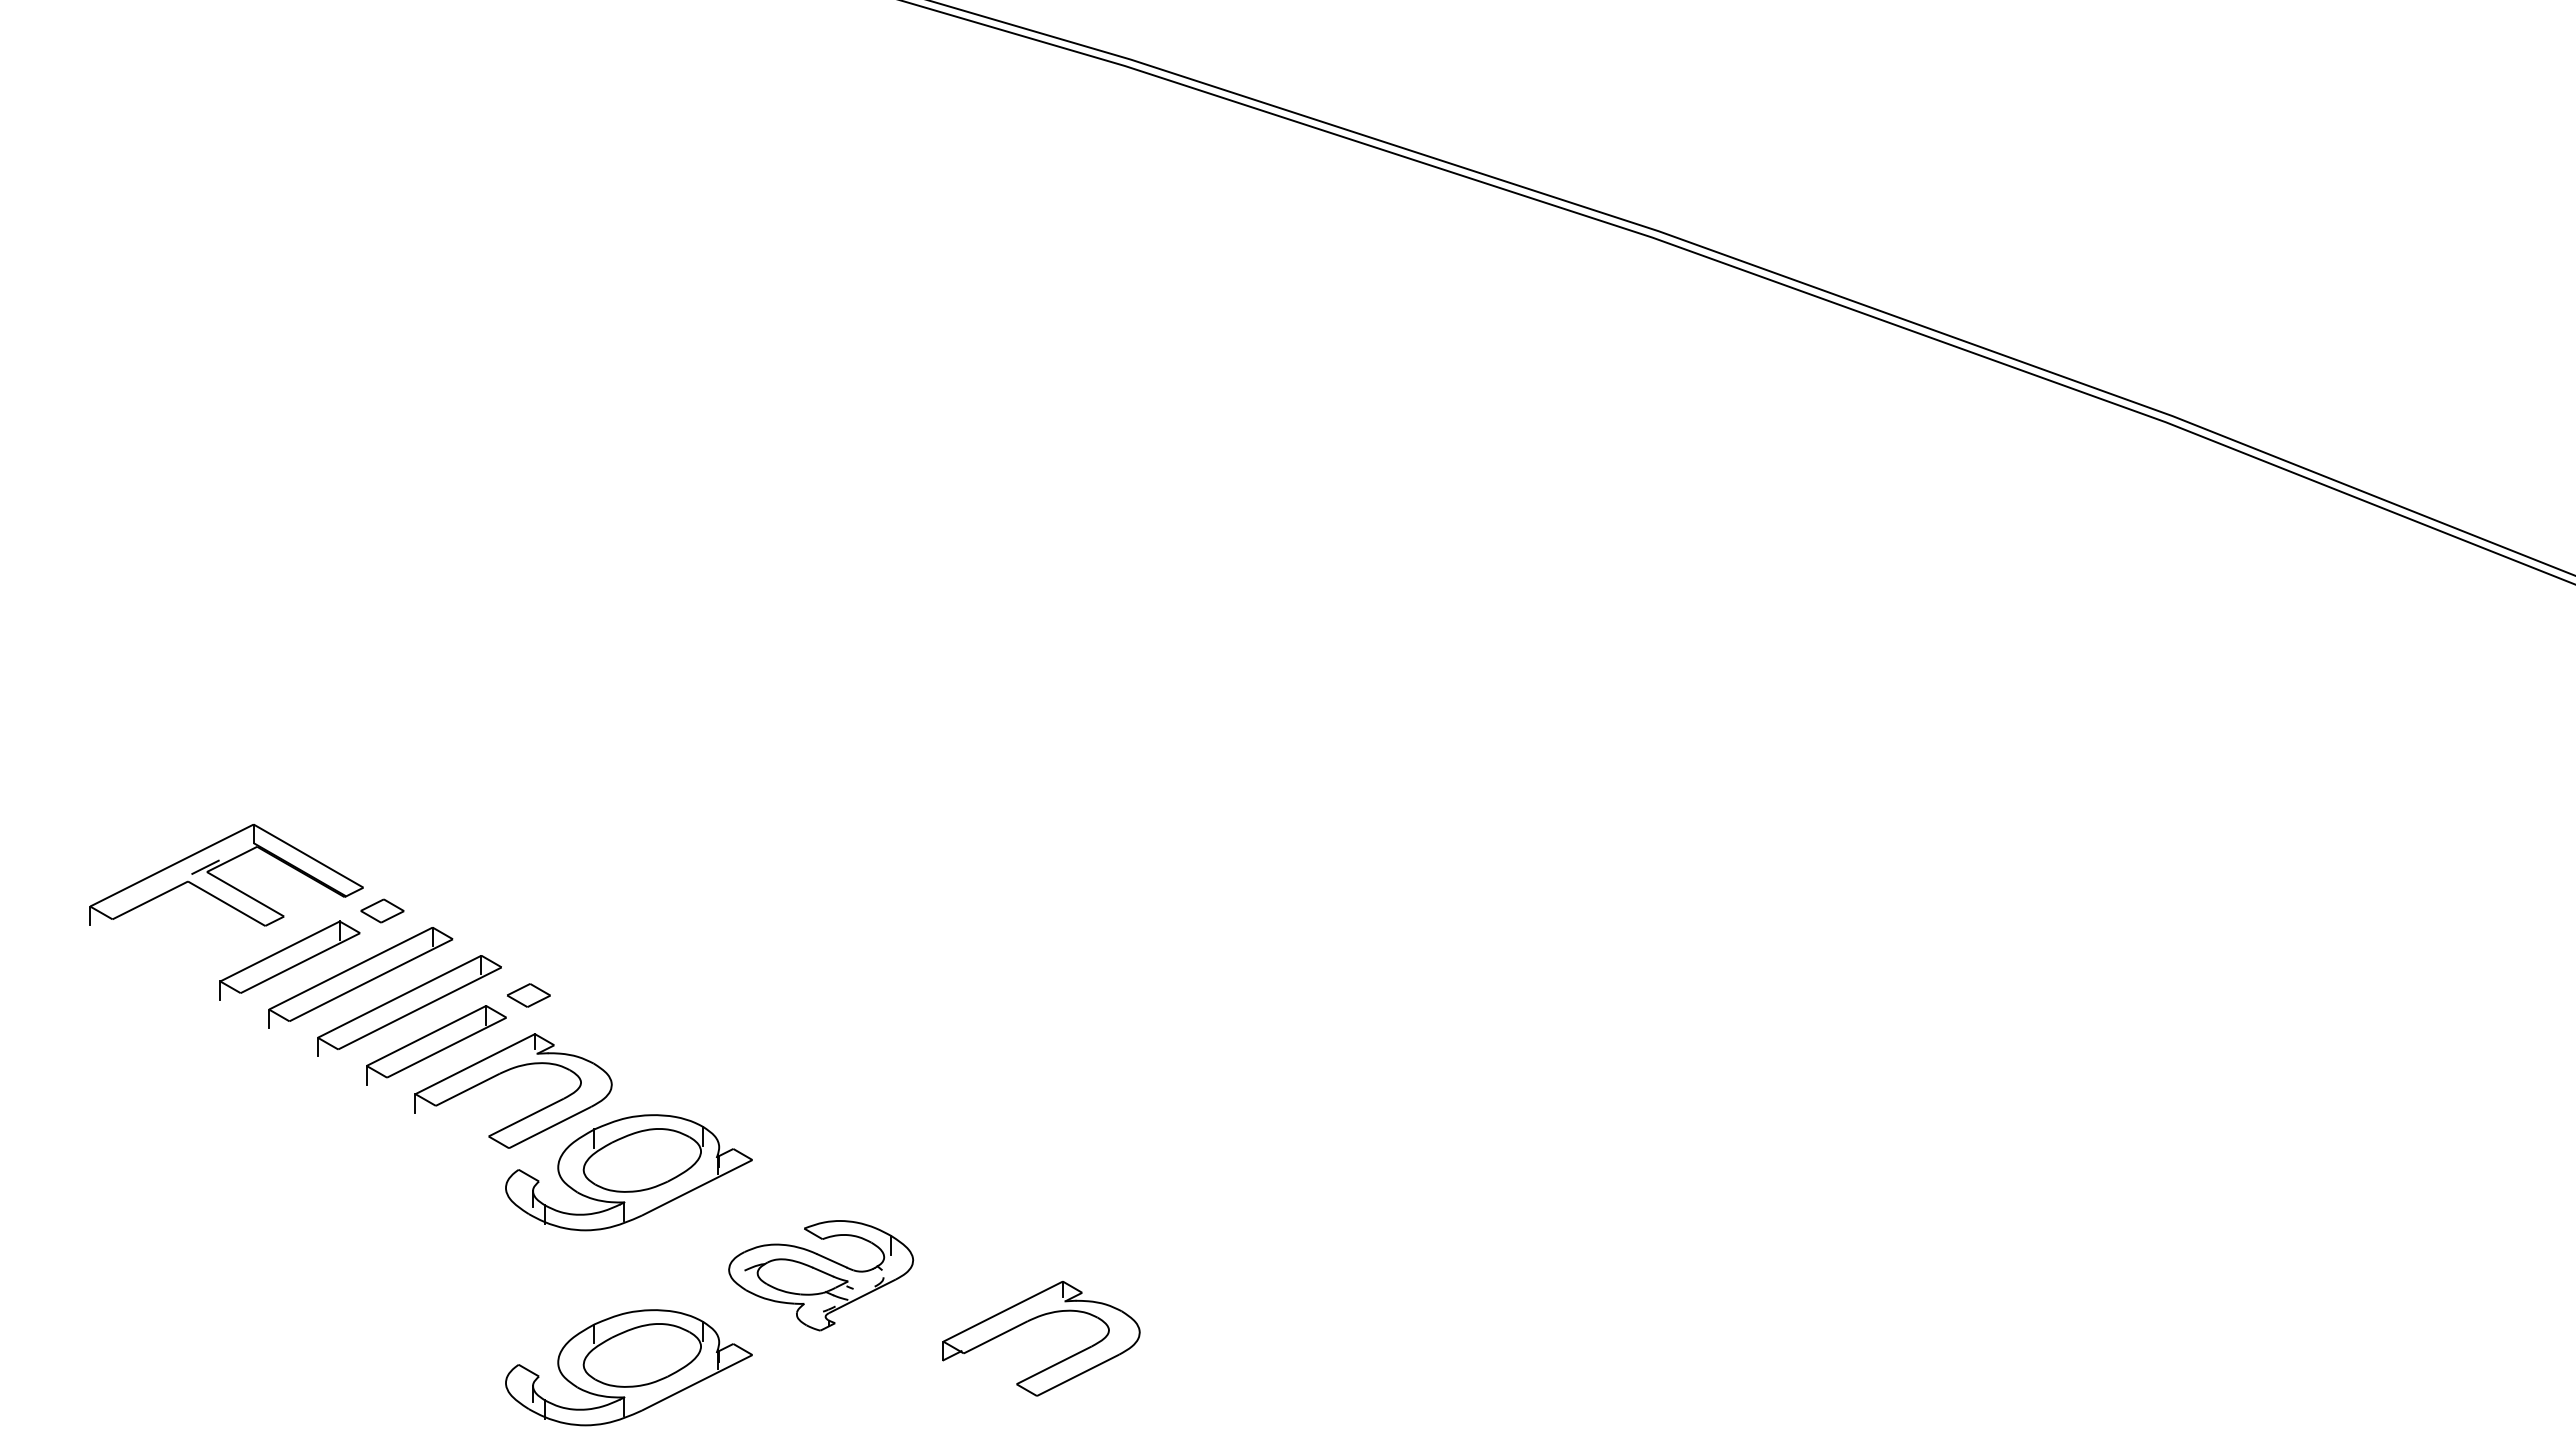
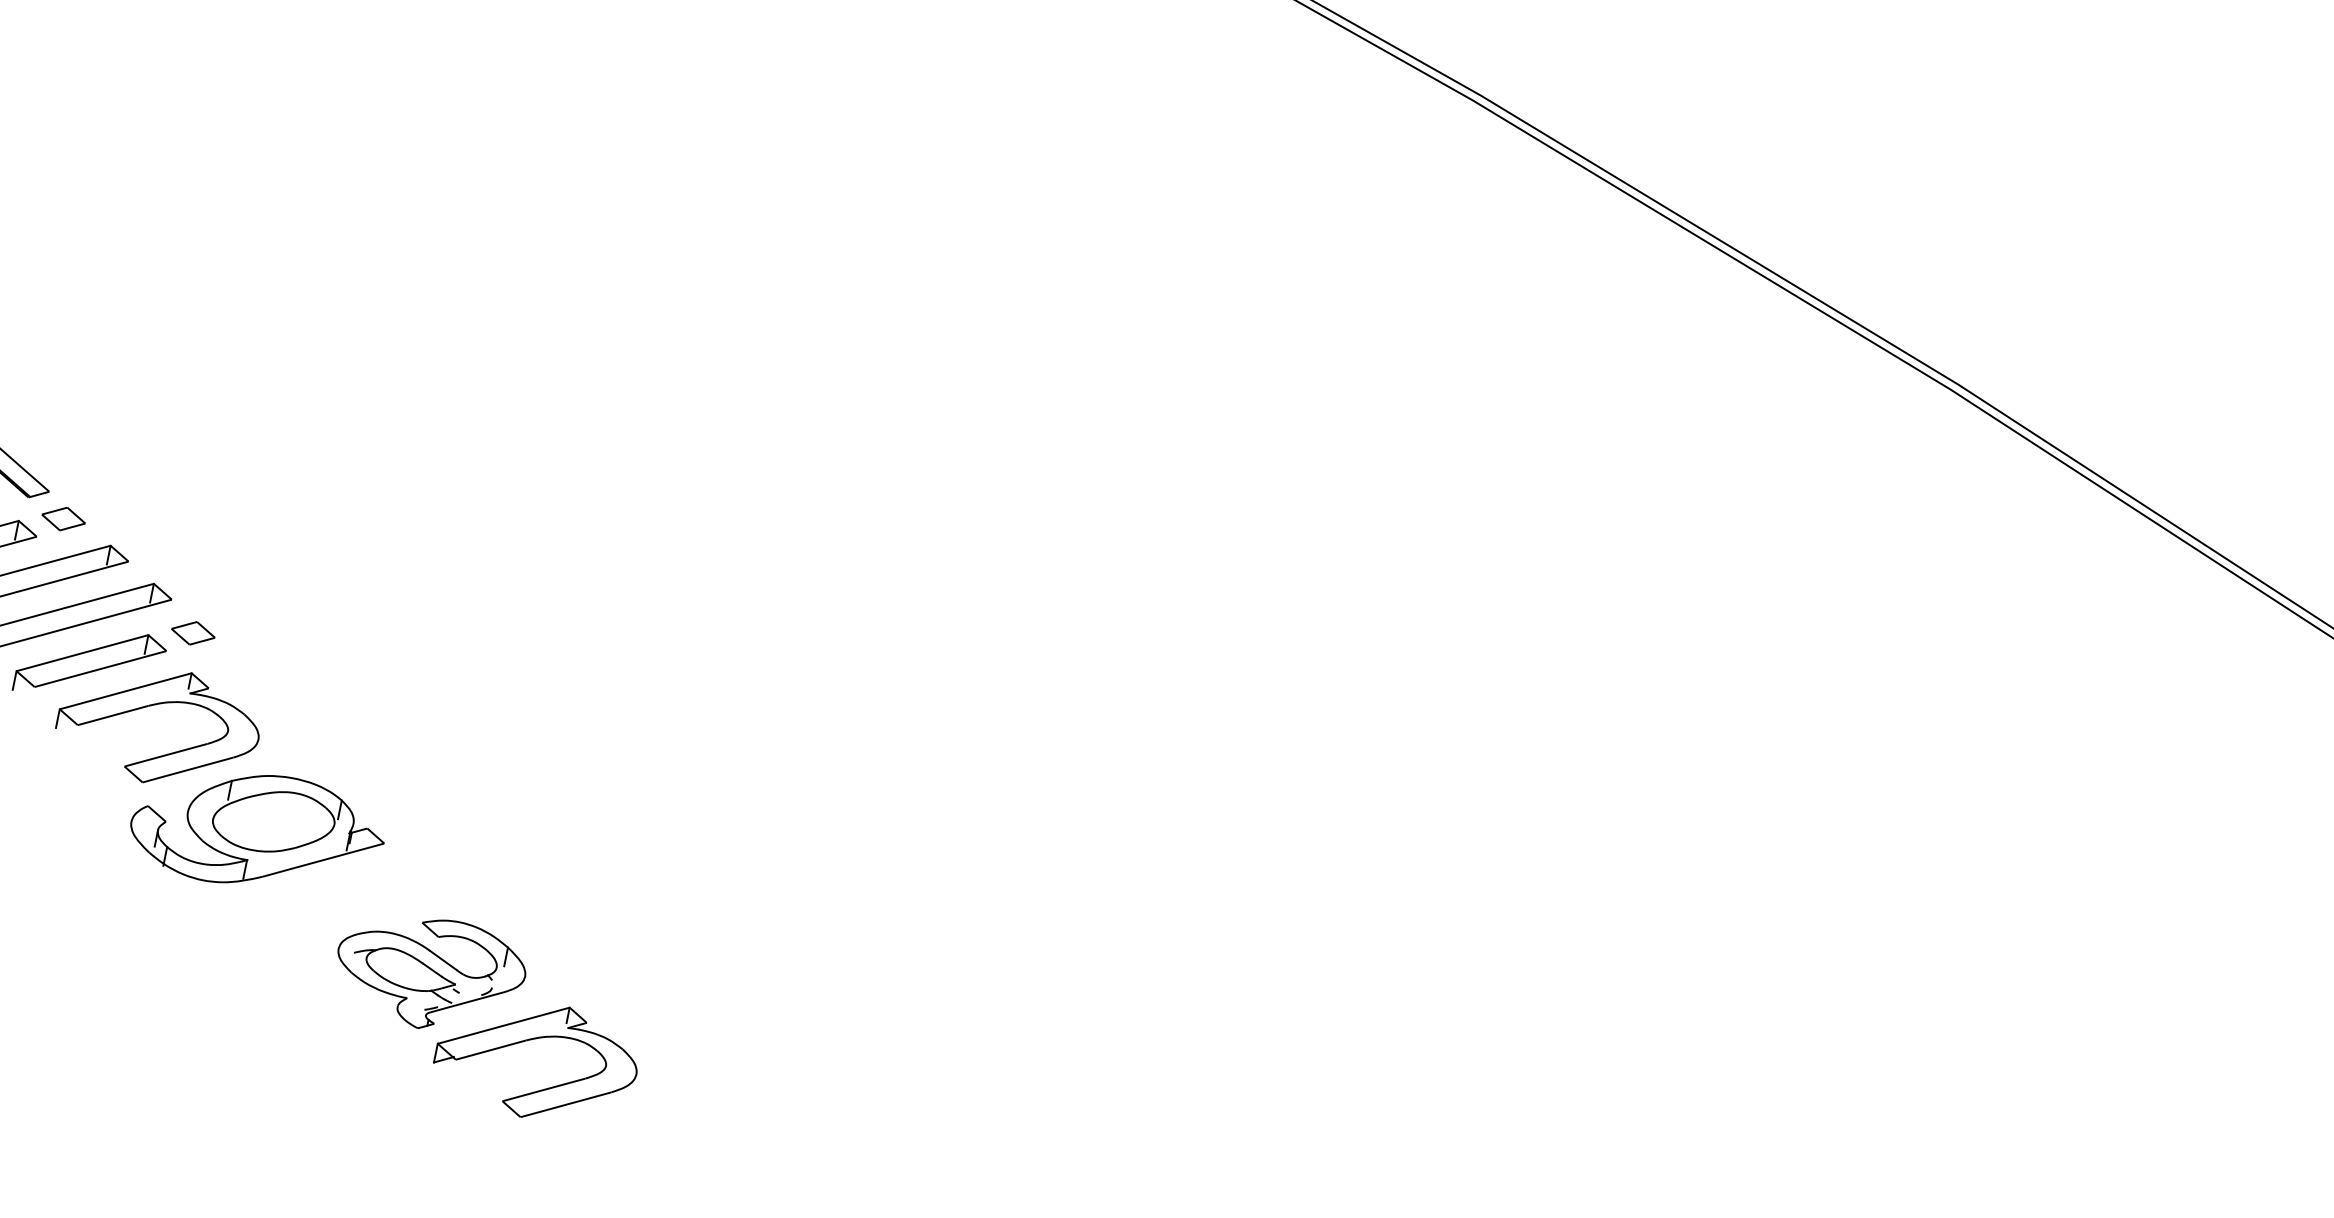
part: (1032, 1320) -> (531, 1040), moved
part: (628, 1367) -> (218, 1026), removed

